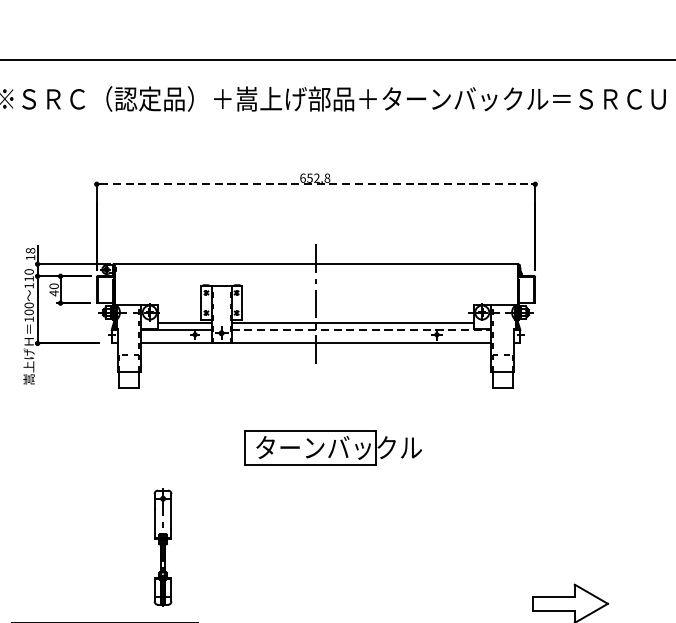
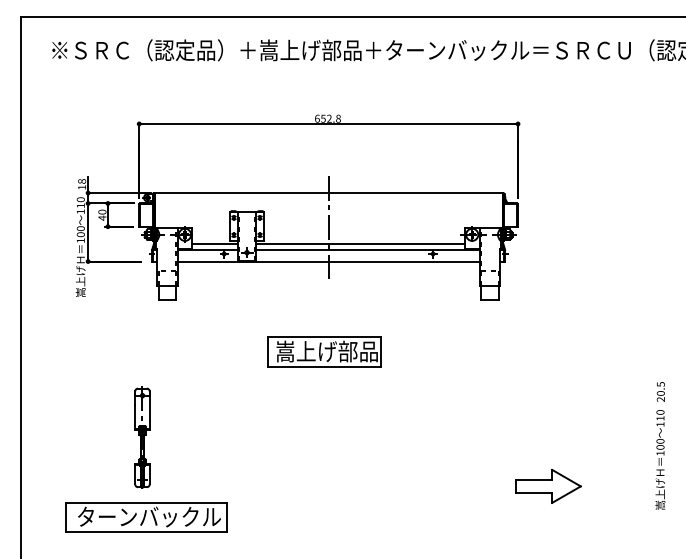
line: (317, 184) -> (329, 124), dashed -> solid
line: (361, 329) -> (367, 249), dashed -> solid
text: (337, 447) -> (347, 351), ターンバックル -> 嵩上げ部品
part: (163, 547) -> (142, 437), moved

